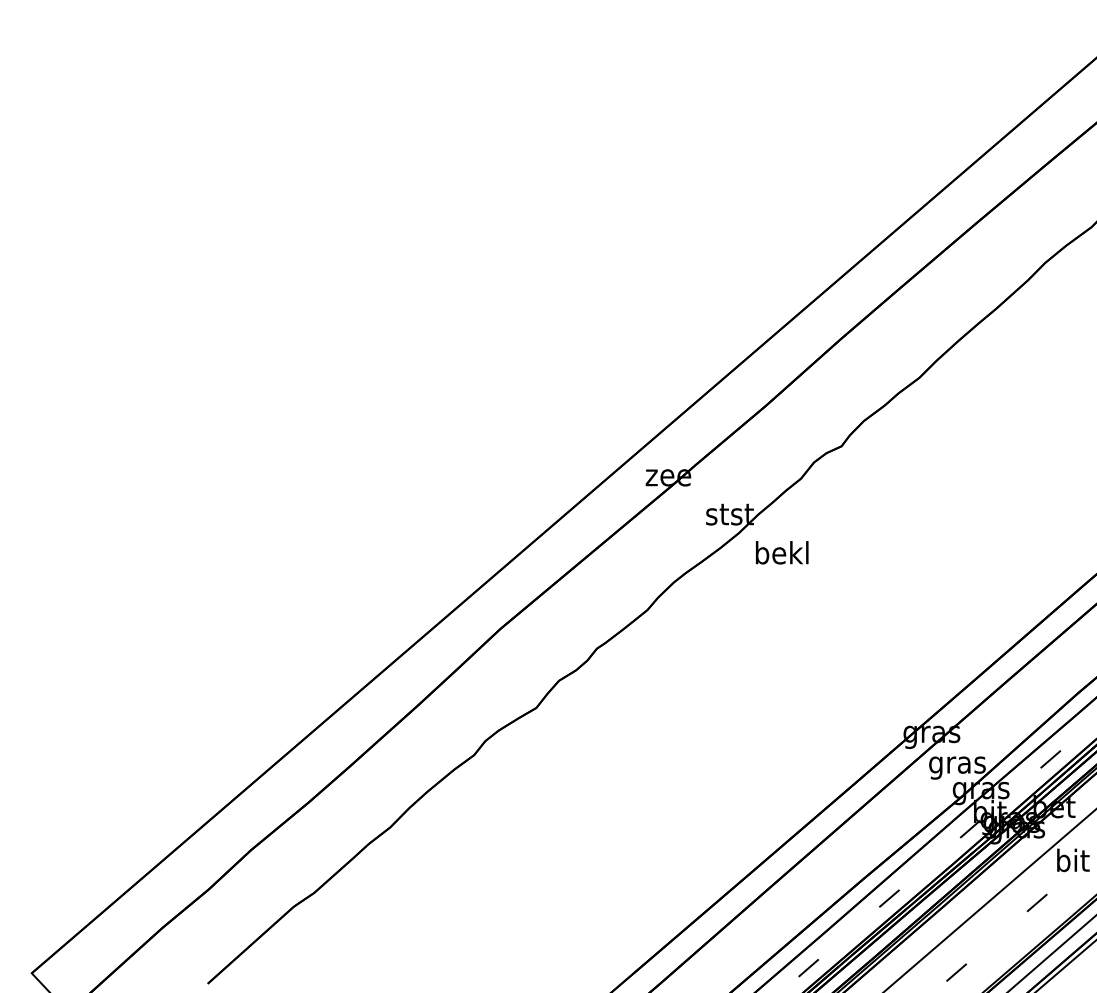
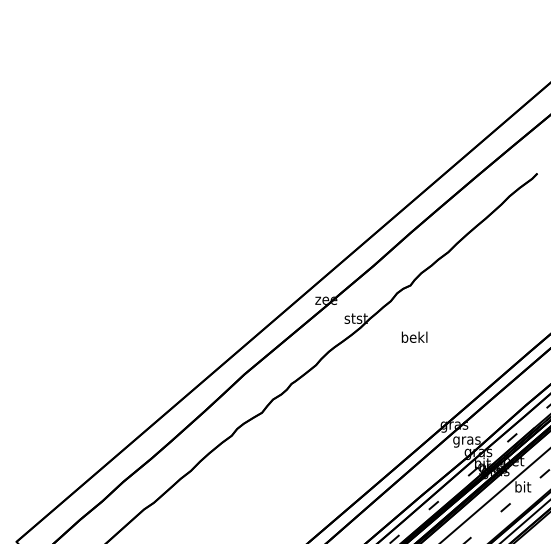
text: (781, 551) -> (414, 336), moved

